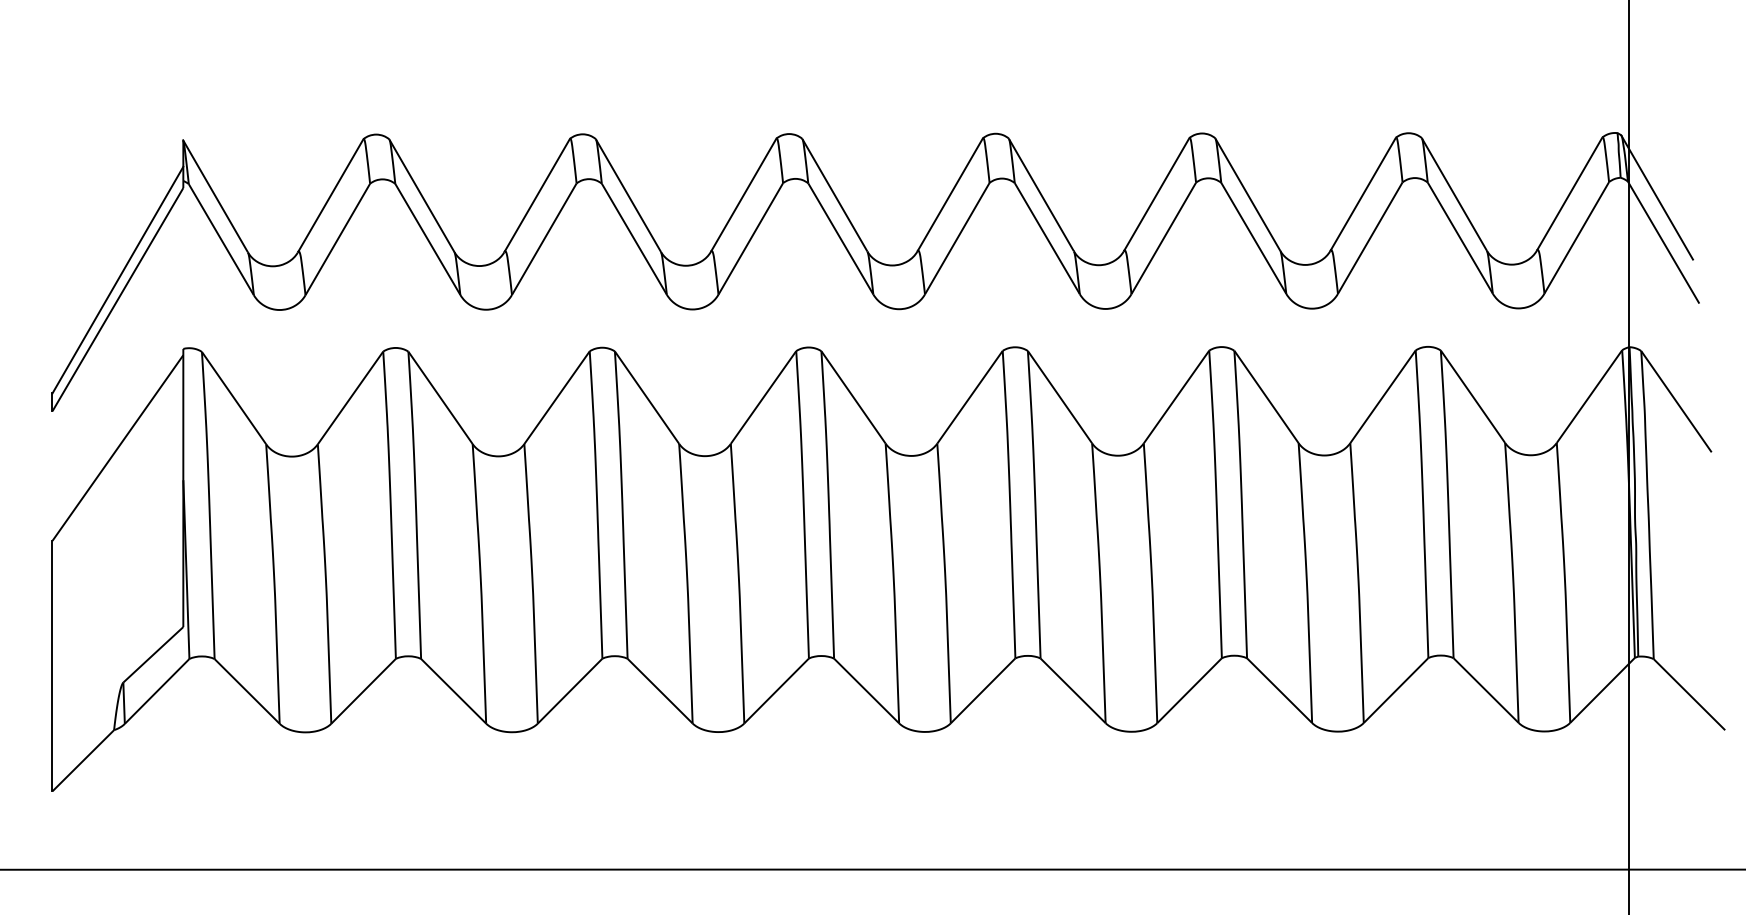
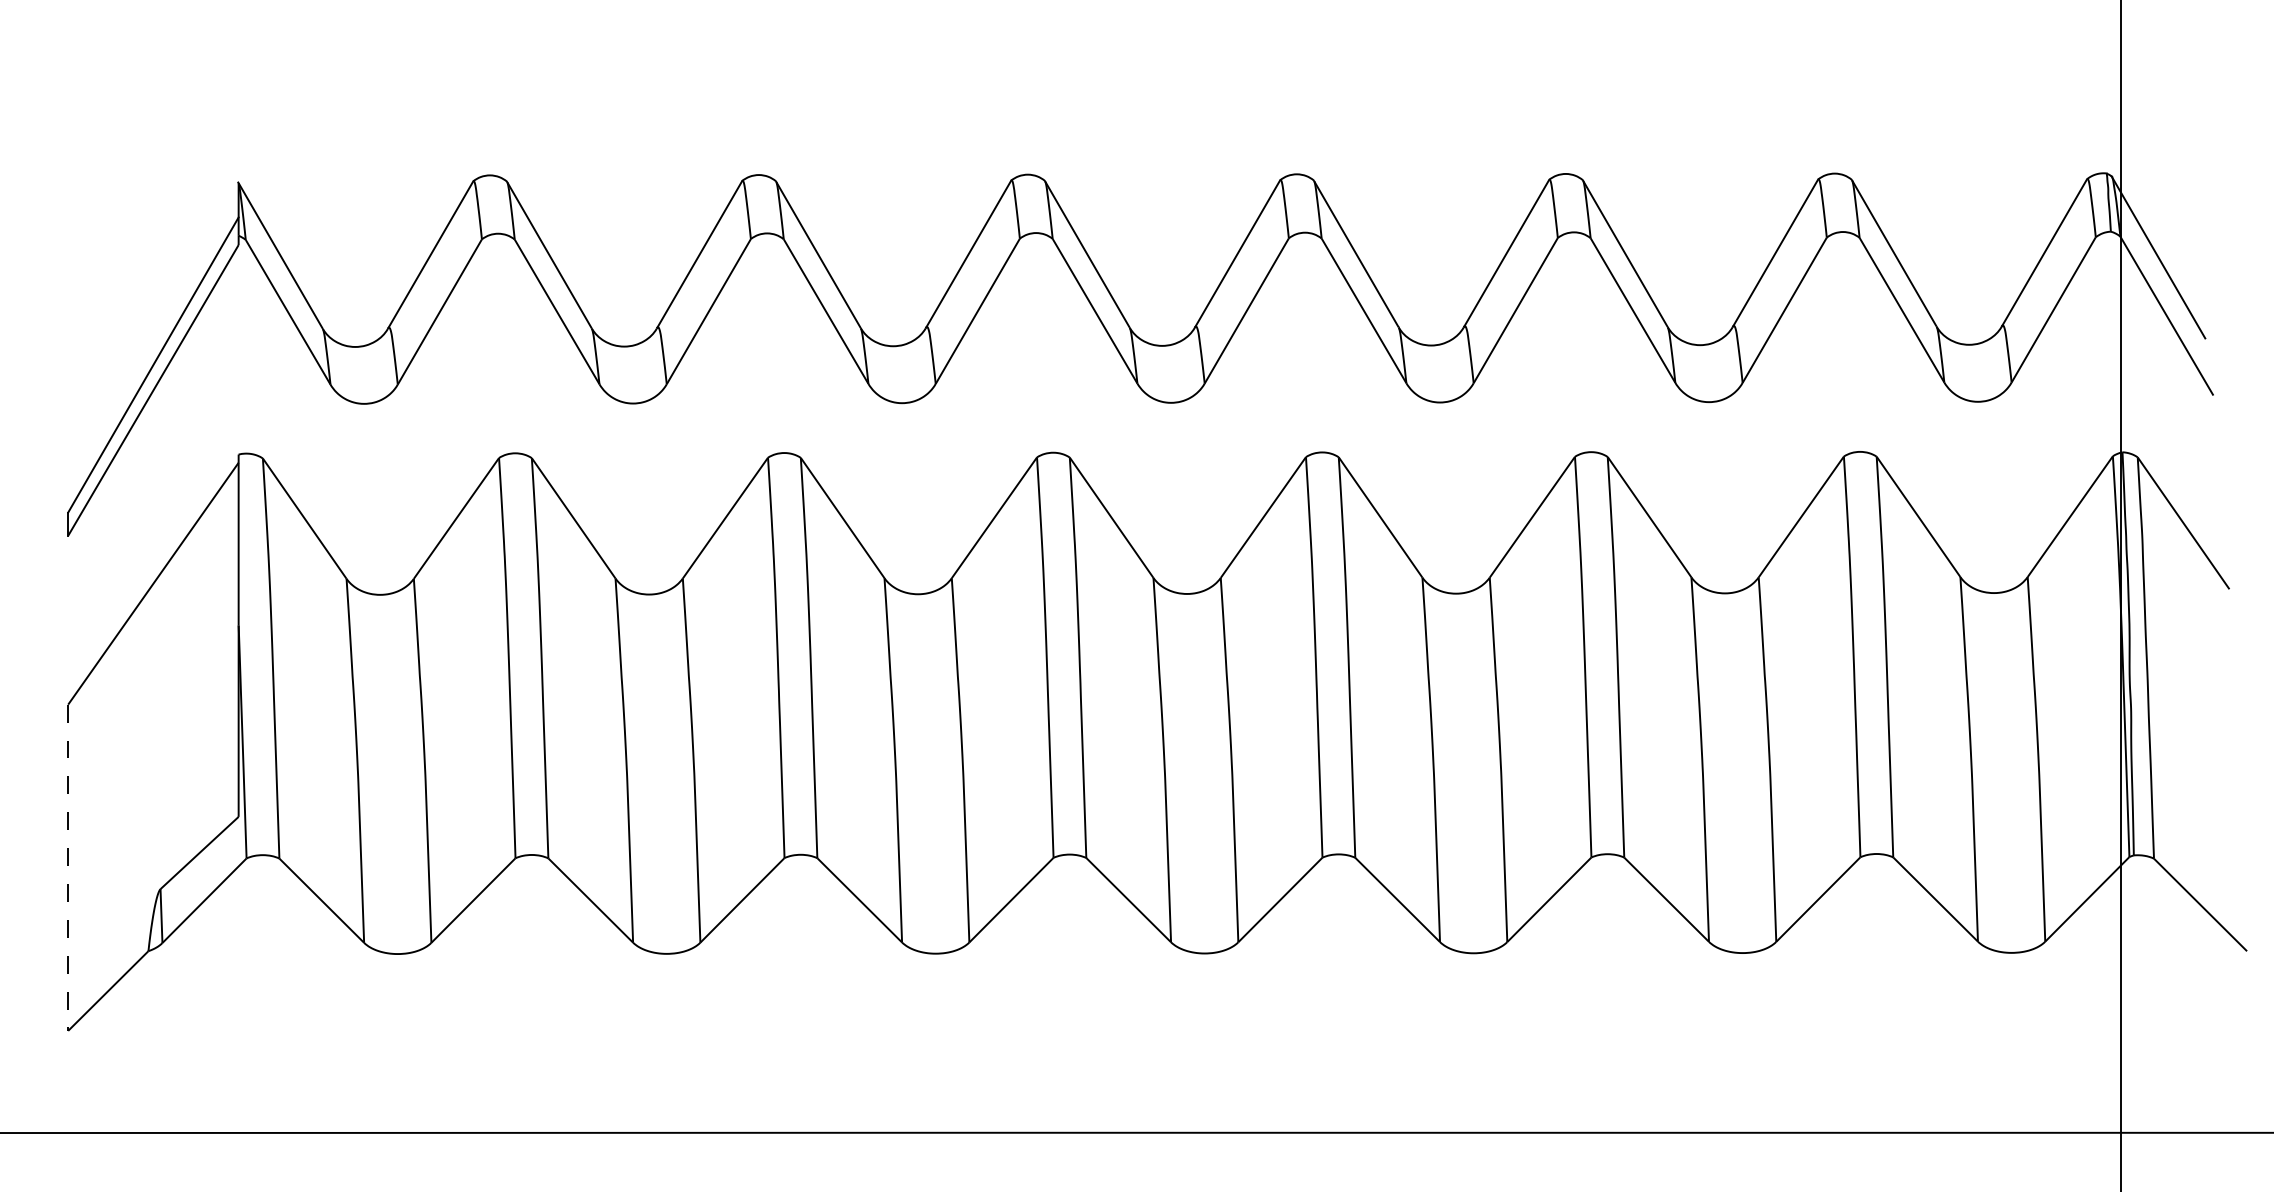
line: (52, 666) -> (68, 868), solid -> dashed

